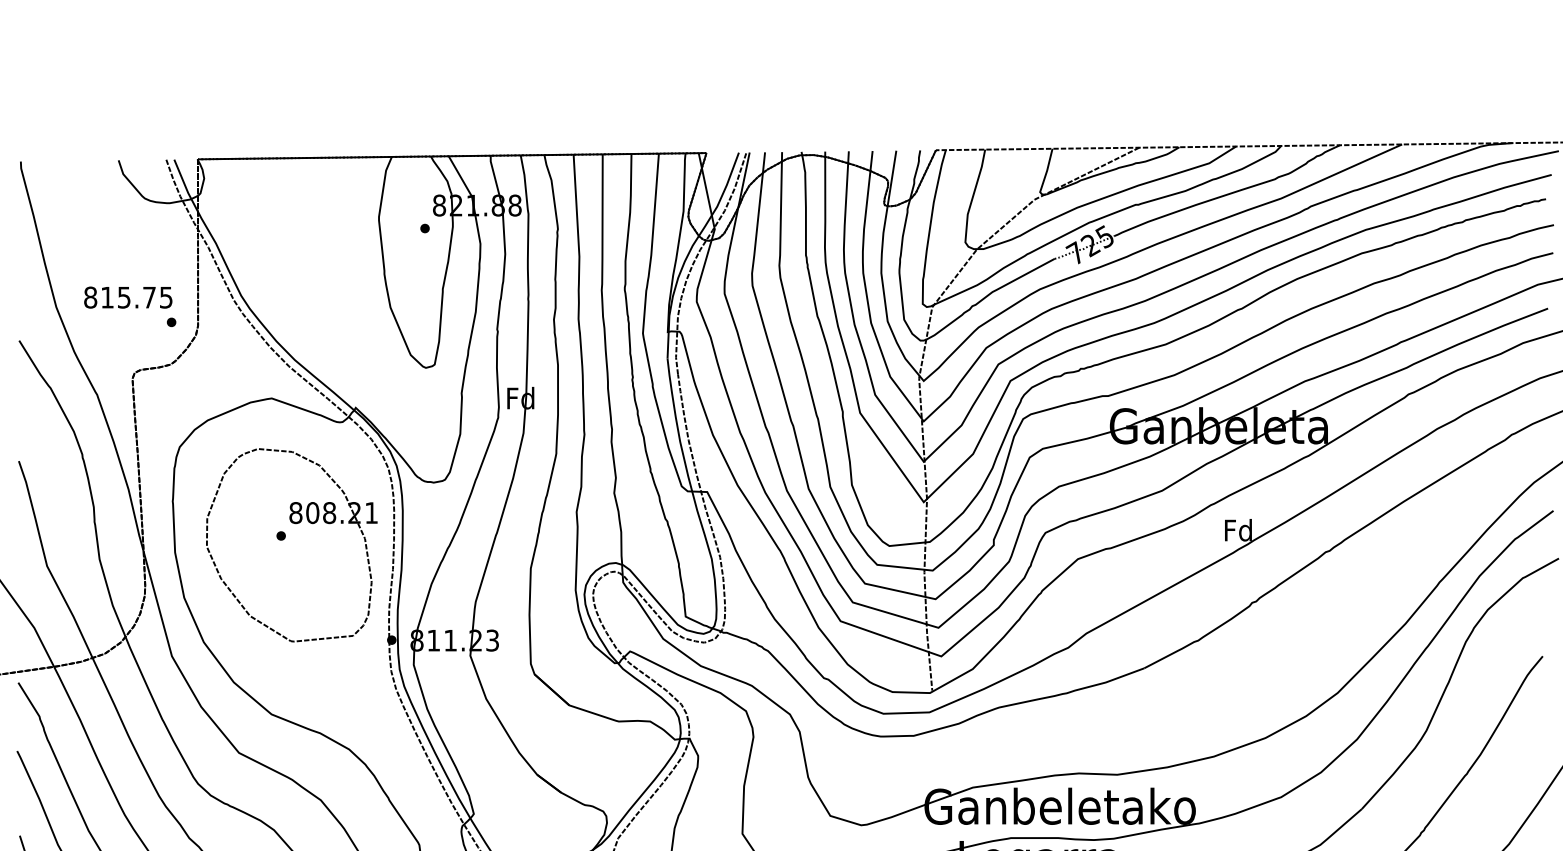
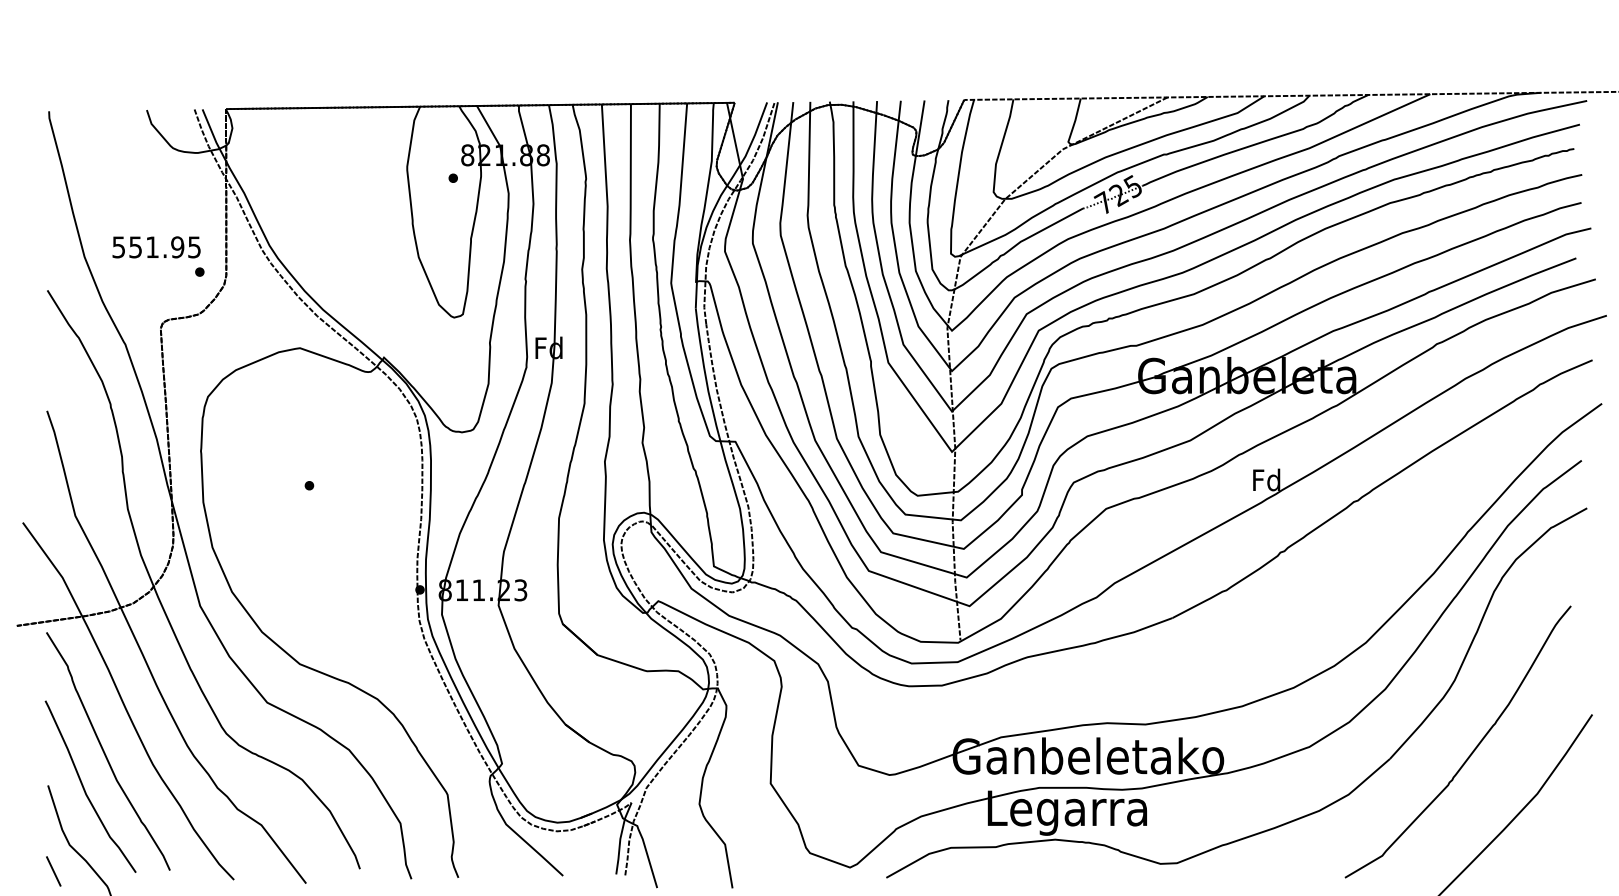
text: (120, 297) -> (148, 247), 815.75 -> 551.95
part: (293, 523) -> (321, 473), removed

